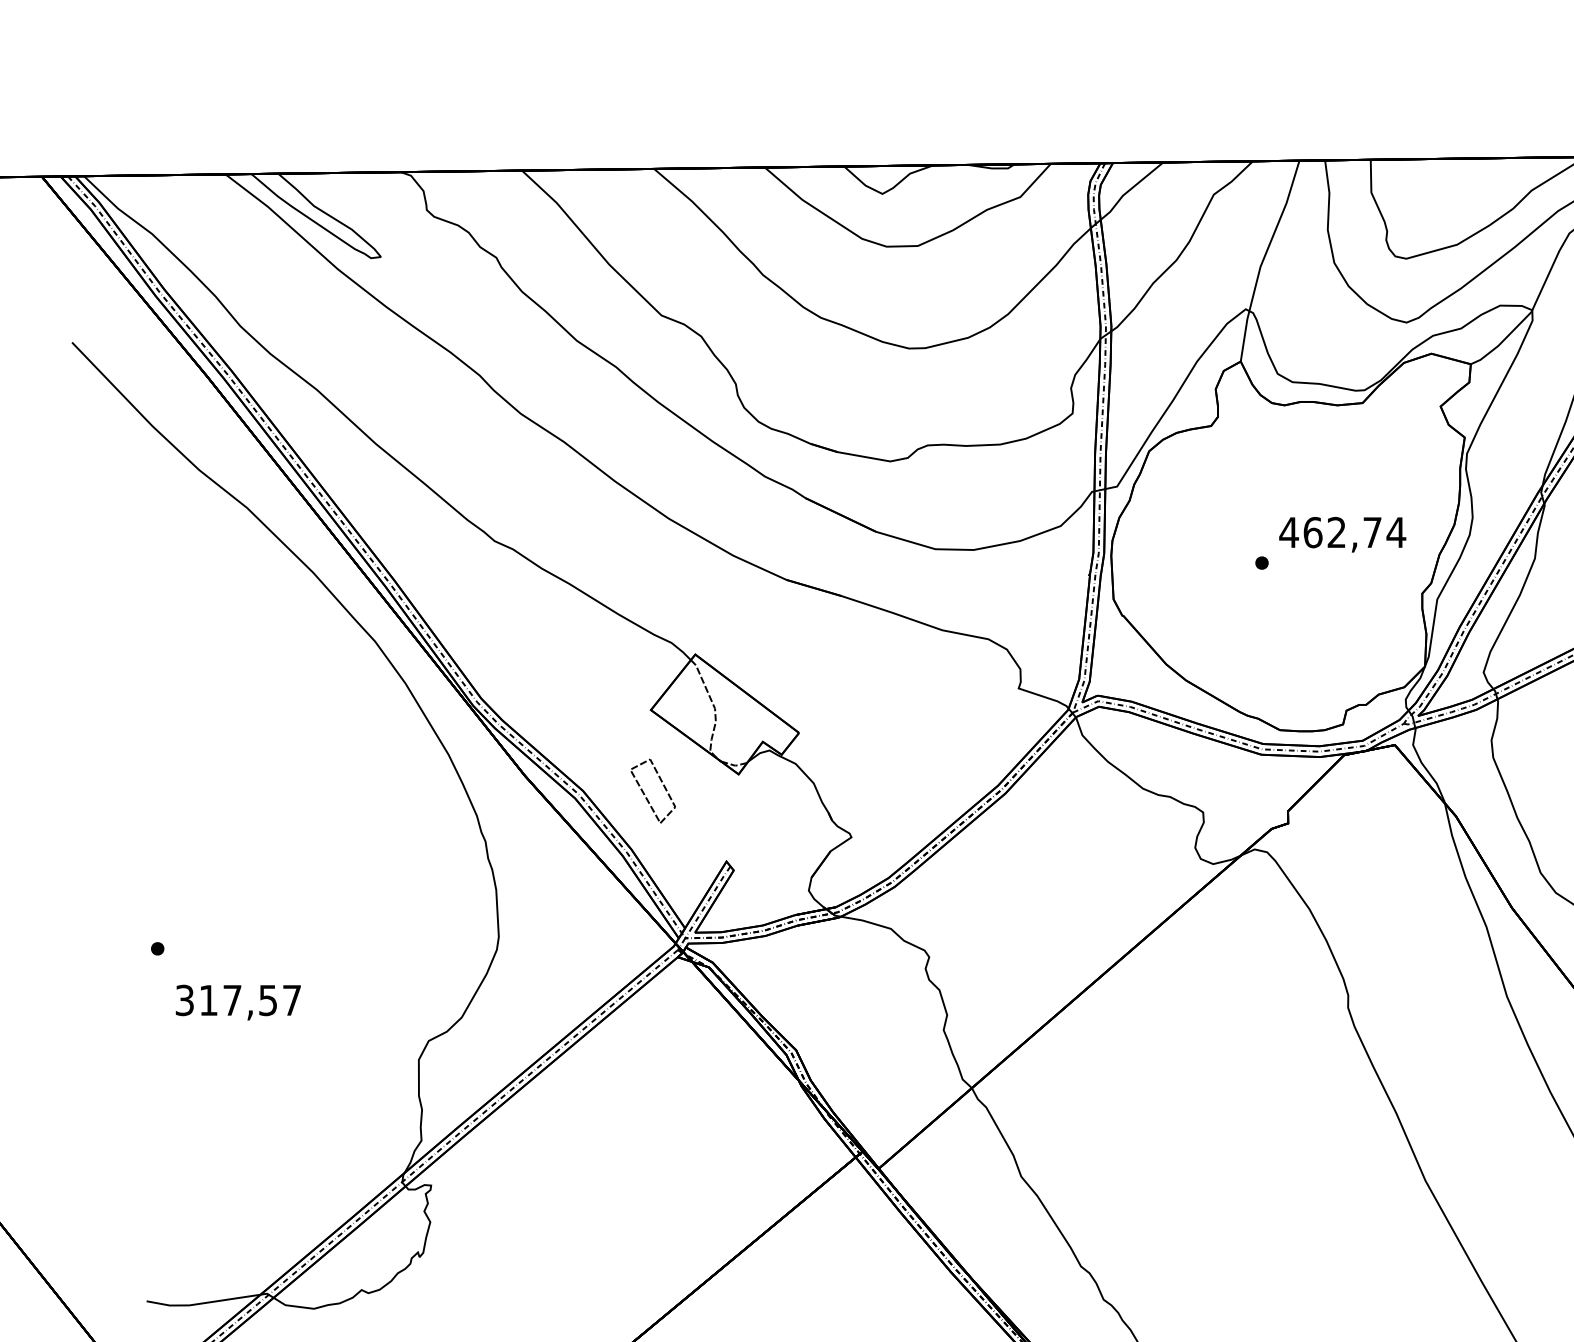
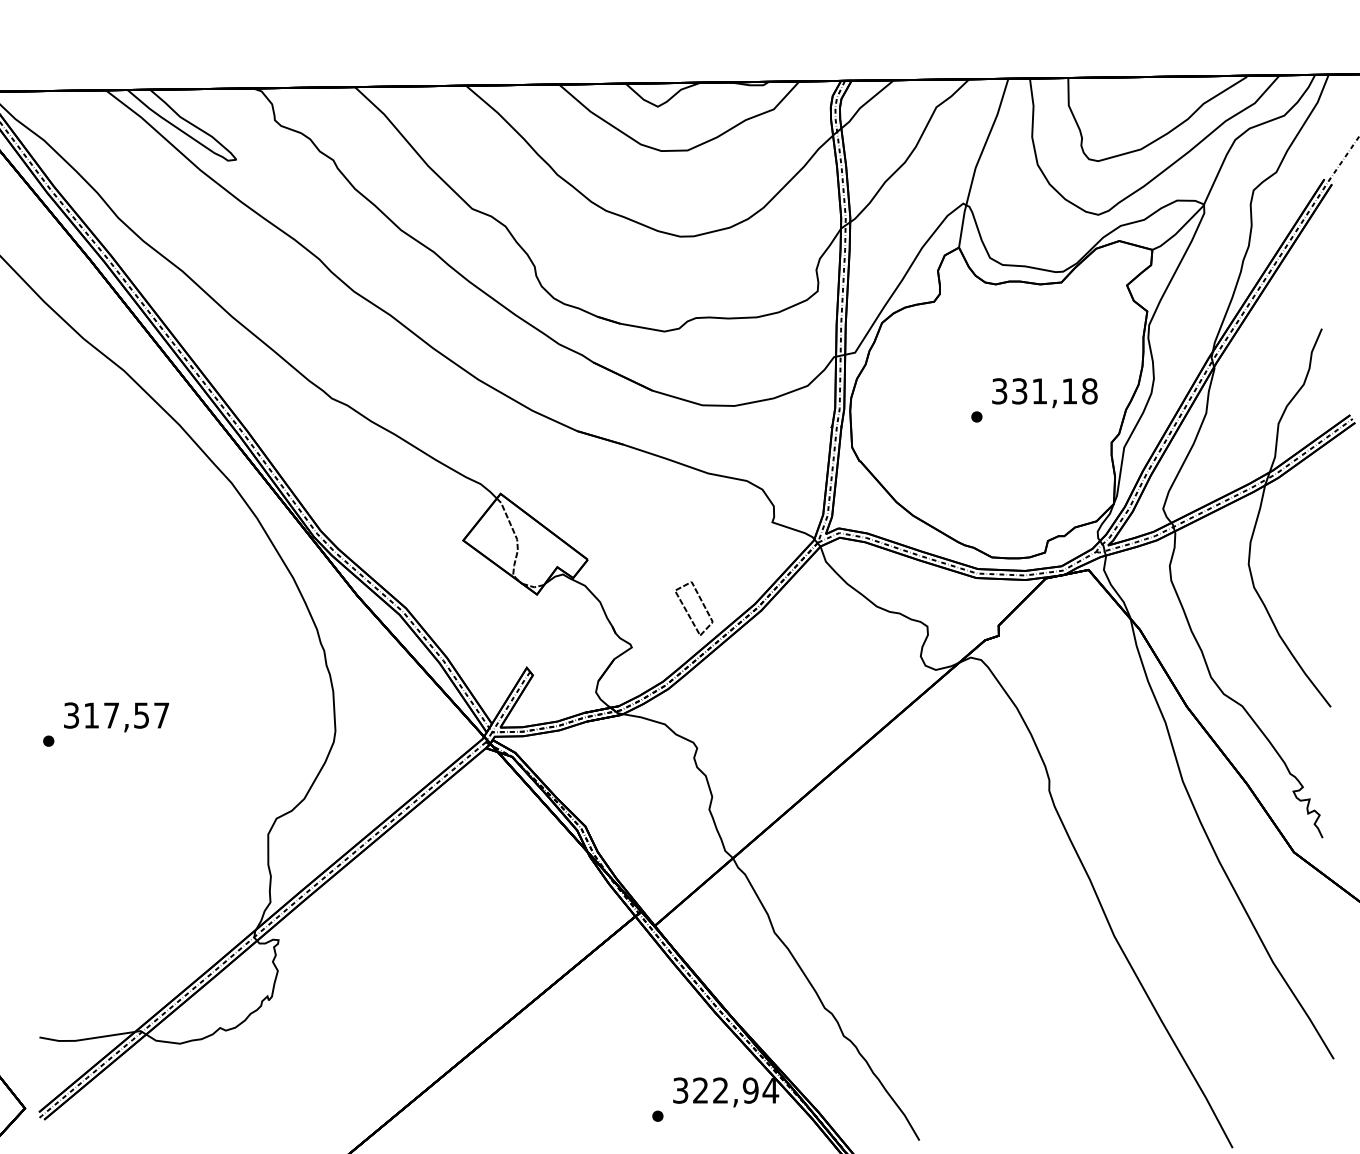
text: (1342, 532) -> (1044, 391), 462,74 -> 331,18
part: (645, 793) -> (687, 610), moved
text: (238, 1002) -> (116, 717), moved

